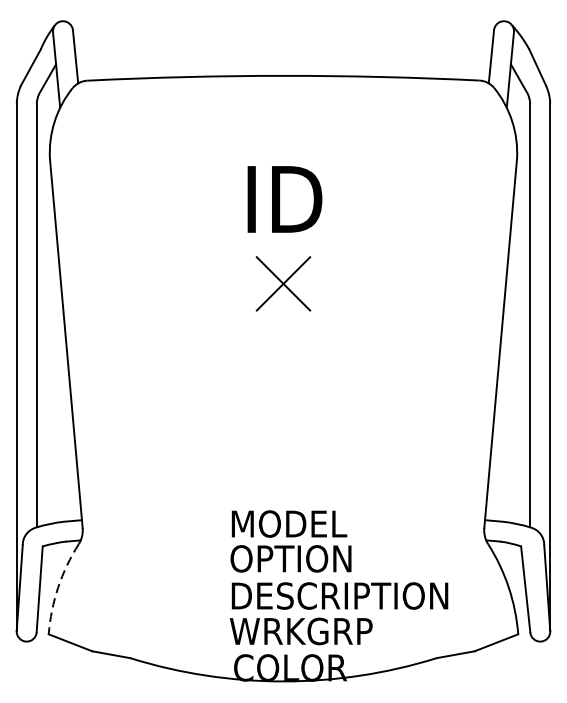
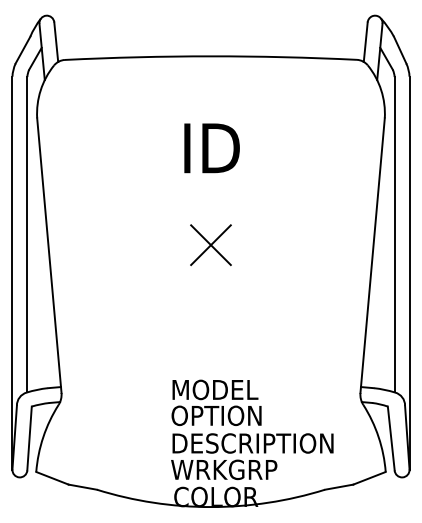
part: (282, 284) -> (210, 245), moved
arc: (58, 587) -> (43, 437), dashed -> solid

